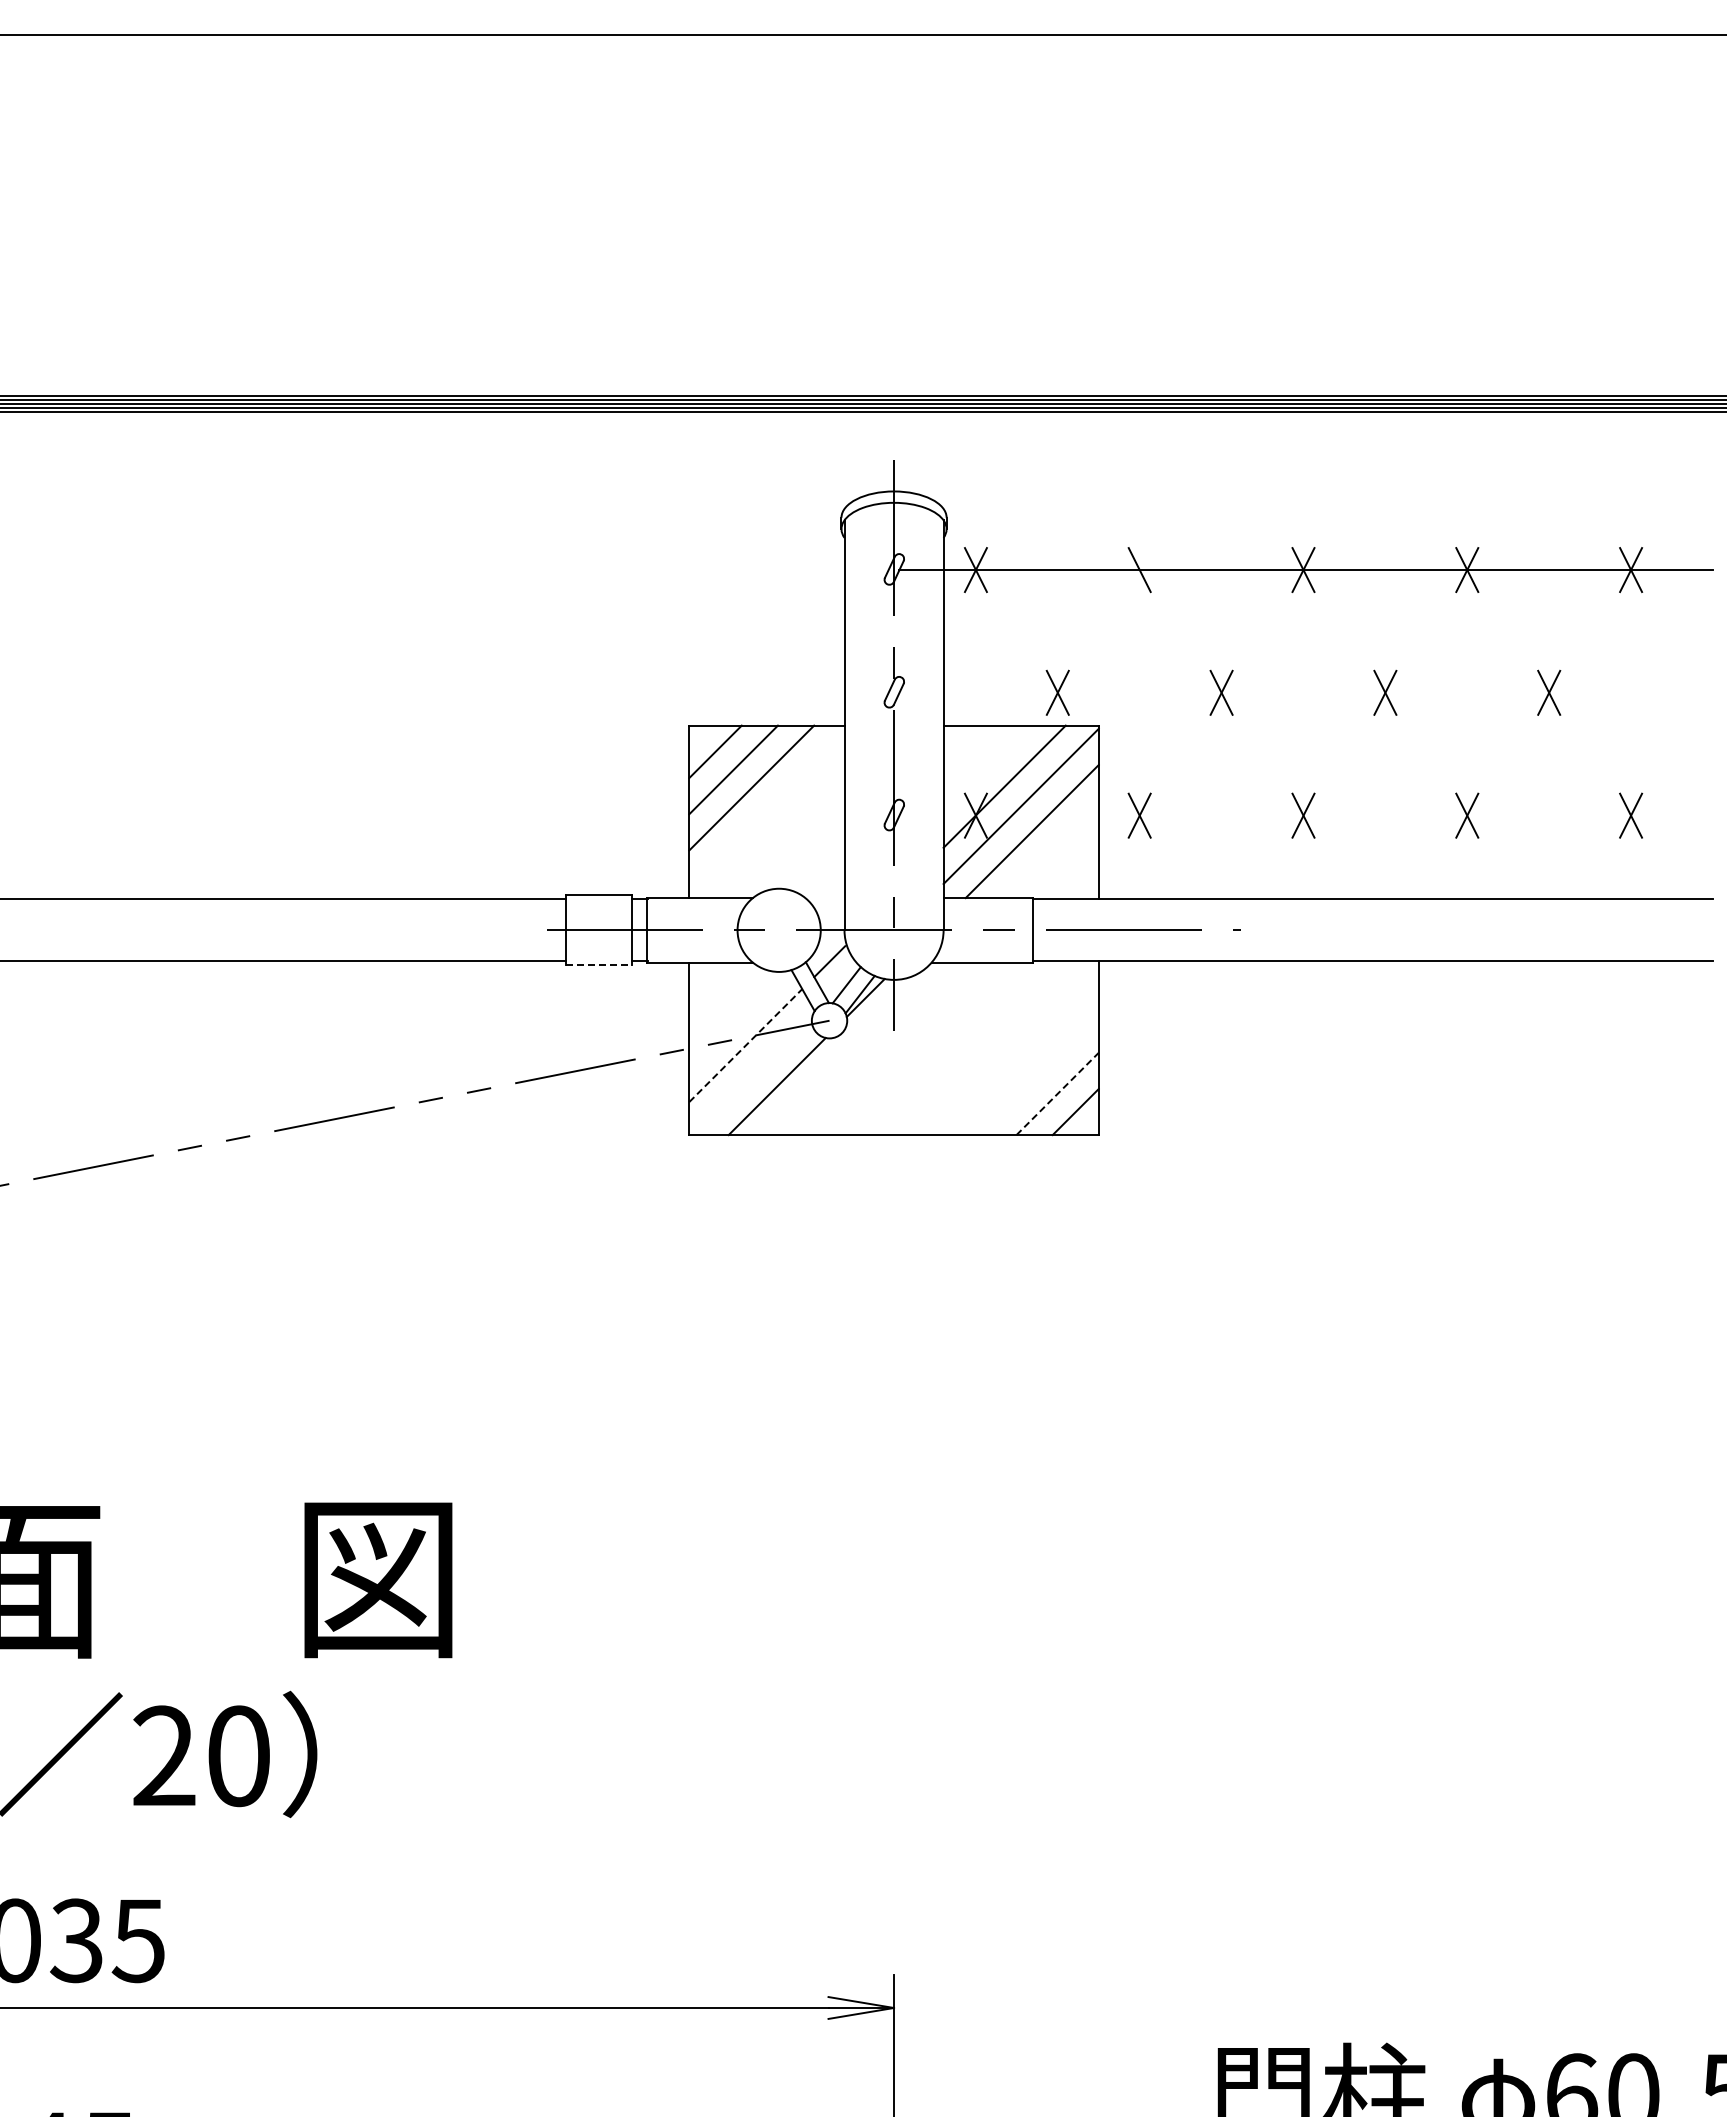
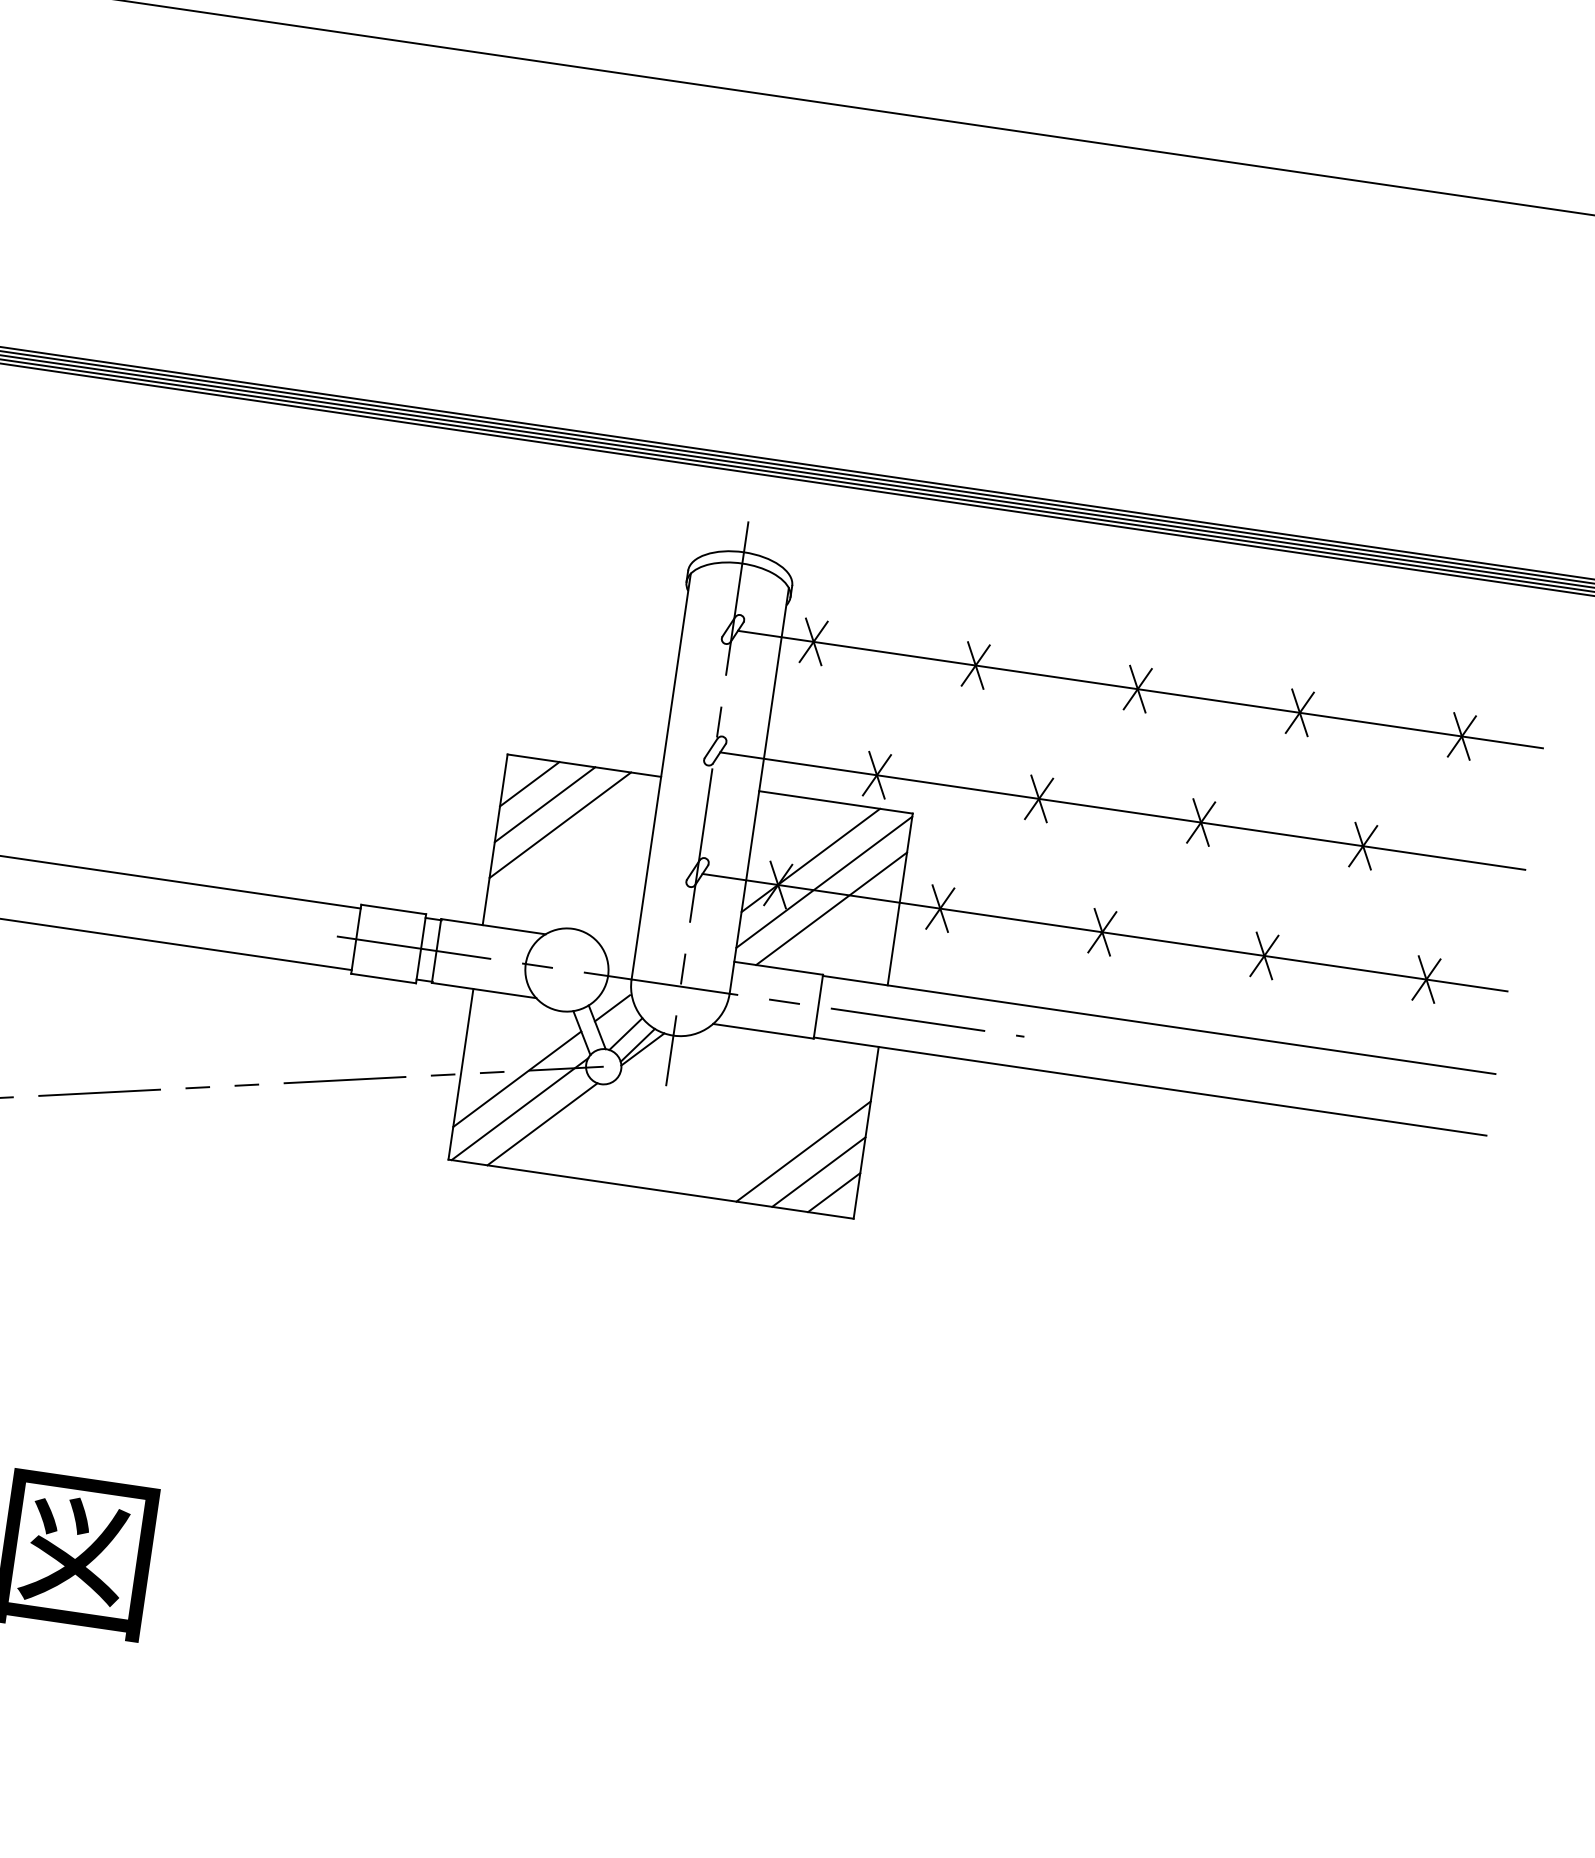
line: (1139, 570) -> (975, 665), added
line: (1305, 692) -> (1122, 810), added
line: (1305, 815) -> (1104, 932), added
line: (599, 965) -> (384, 978), dashed -> solid
line: (745, 1045) -> (517, 1079), dashed -> solid
line: (752, 1074) -> (519, 1108), added
line: (1039, 1075) -> (803, 1151), added
line: (1058, 1093) -> (819, 1171), dashed -> solid

